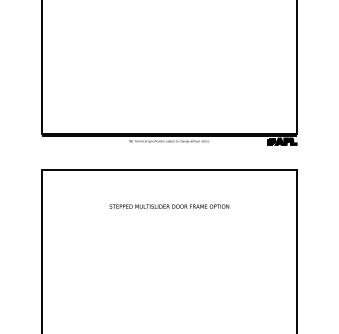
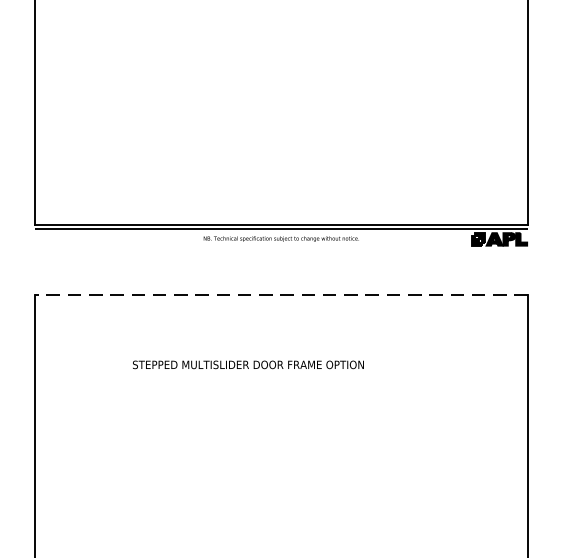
line: (169, 170) -> (281, 295), solid -> dashed
text: (169, 206) -> (248, 364), moved

